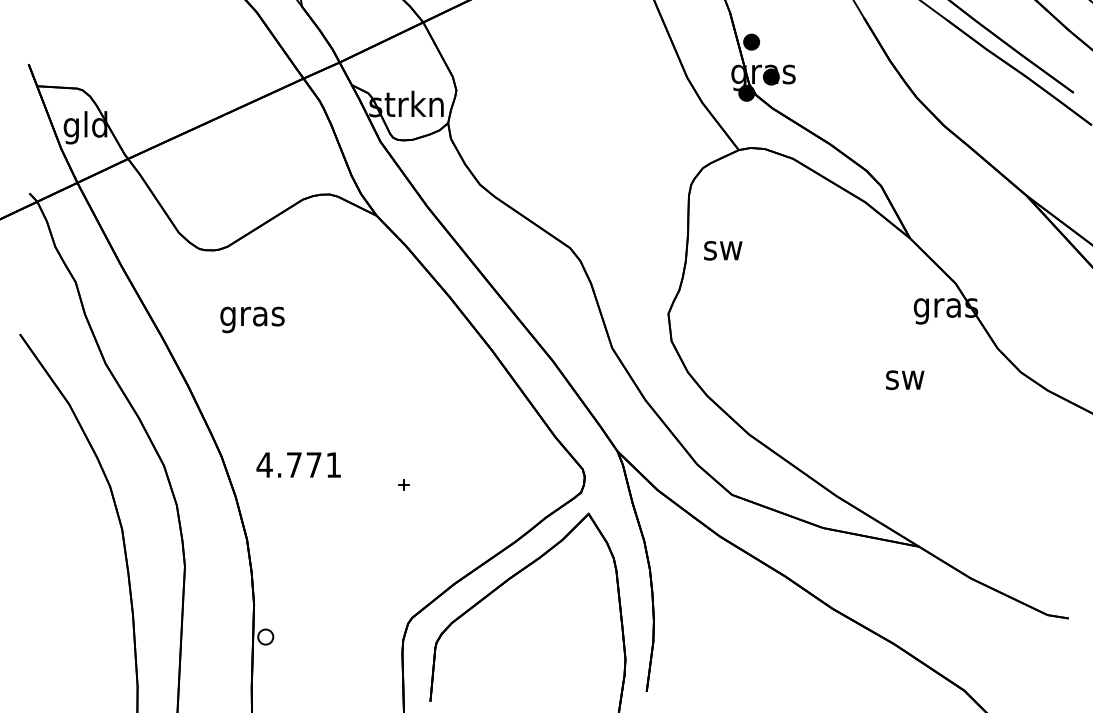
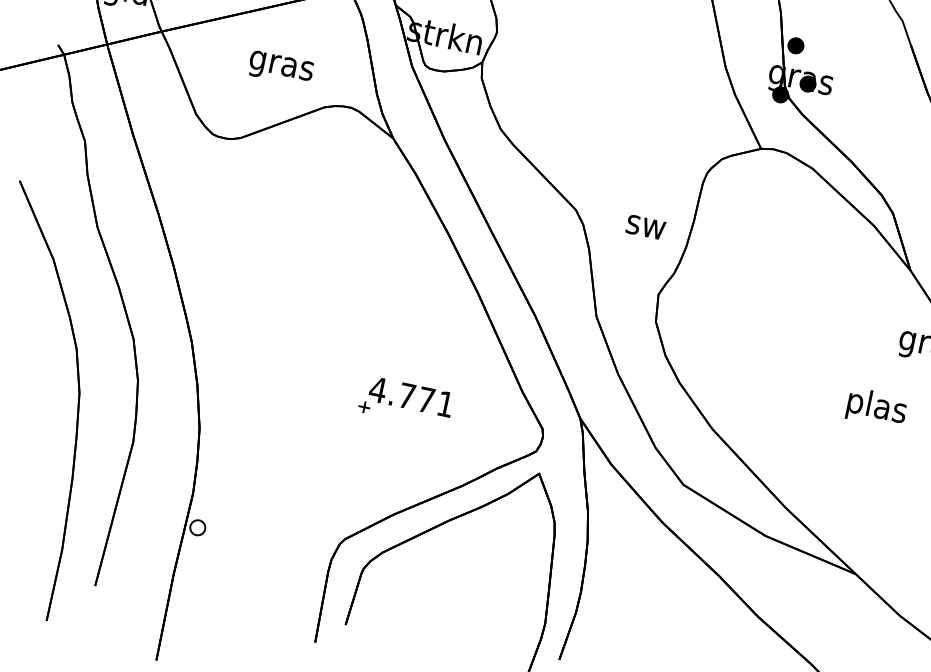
text: (723, 250) -> (646, 227), moved
text: (252, 319) -> (281, 68), moved
text: (905, 379) -> (876, 407), sw -> plas
text: (298, 464) -> (411, 396), moved

